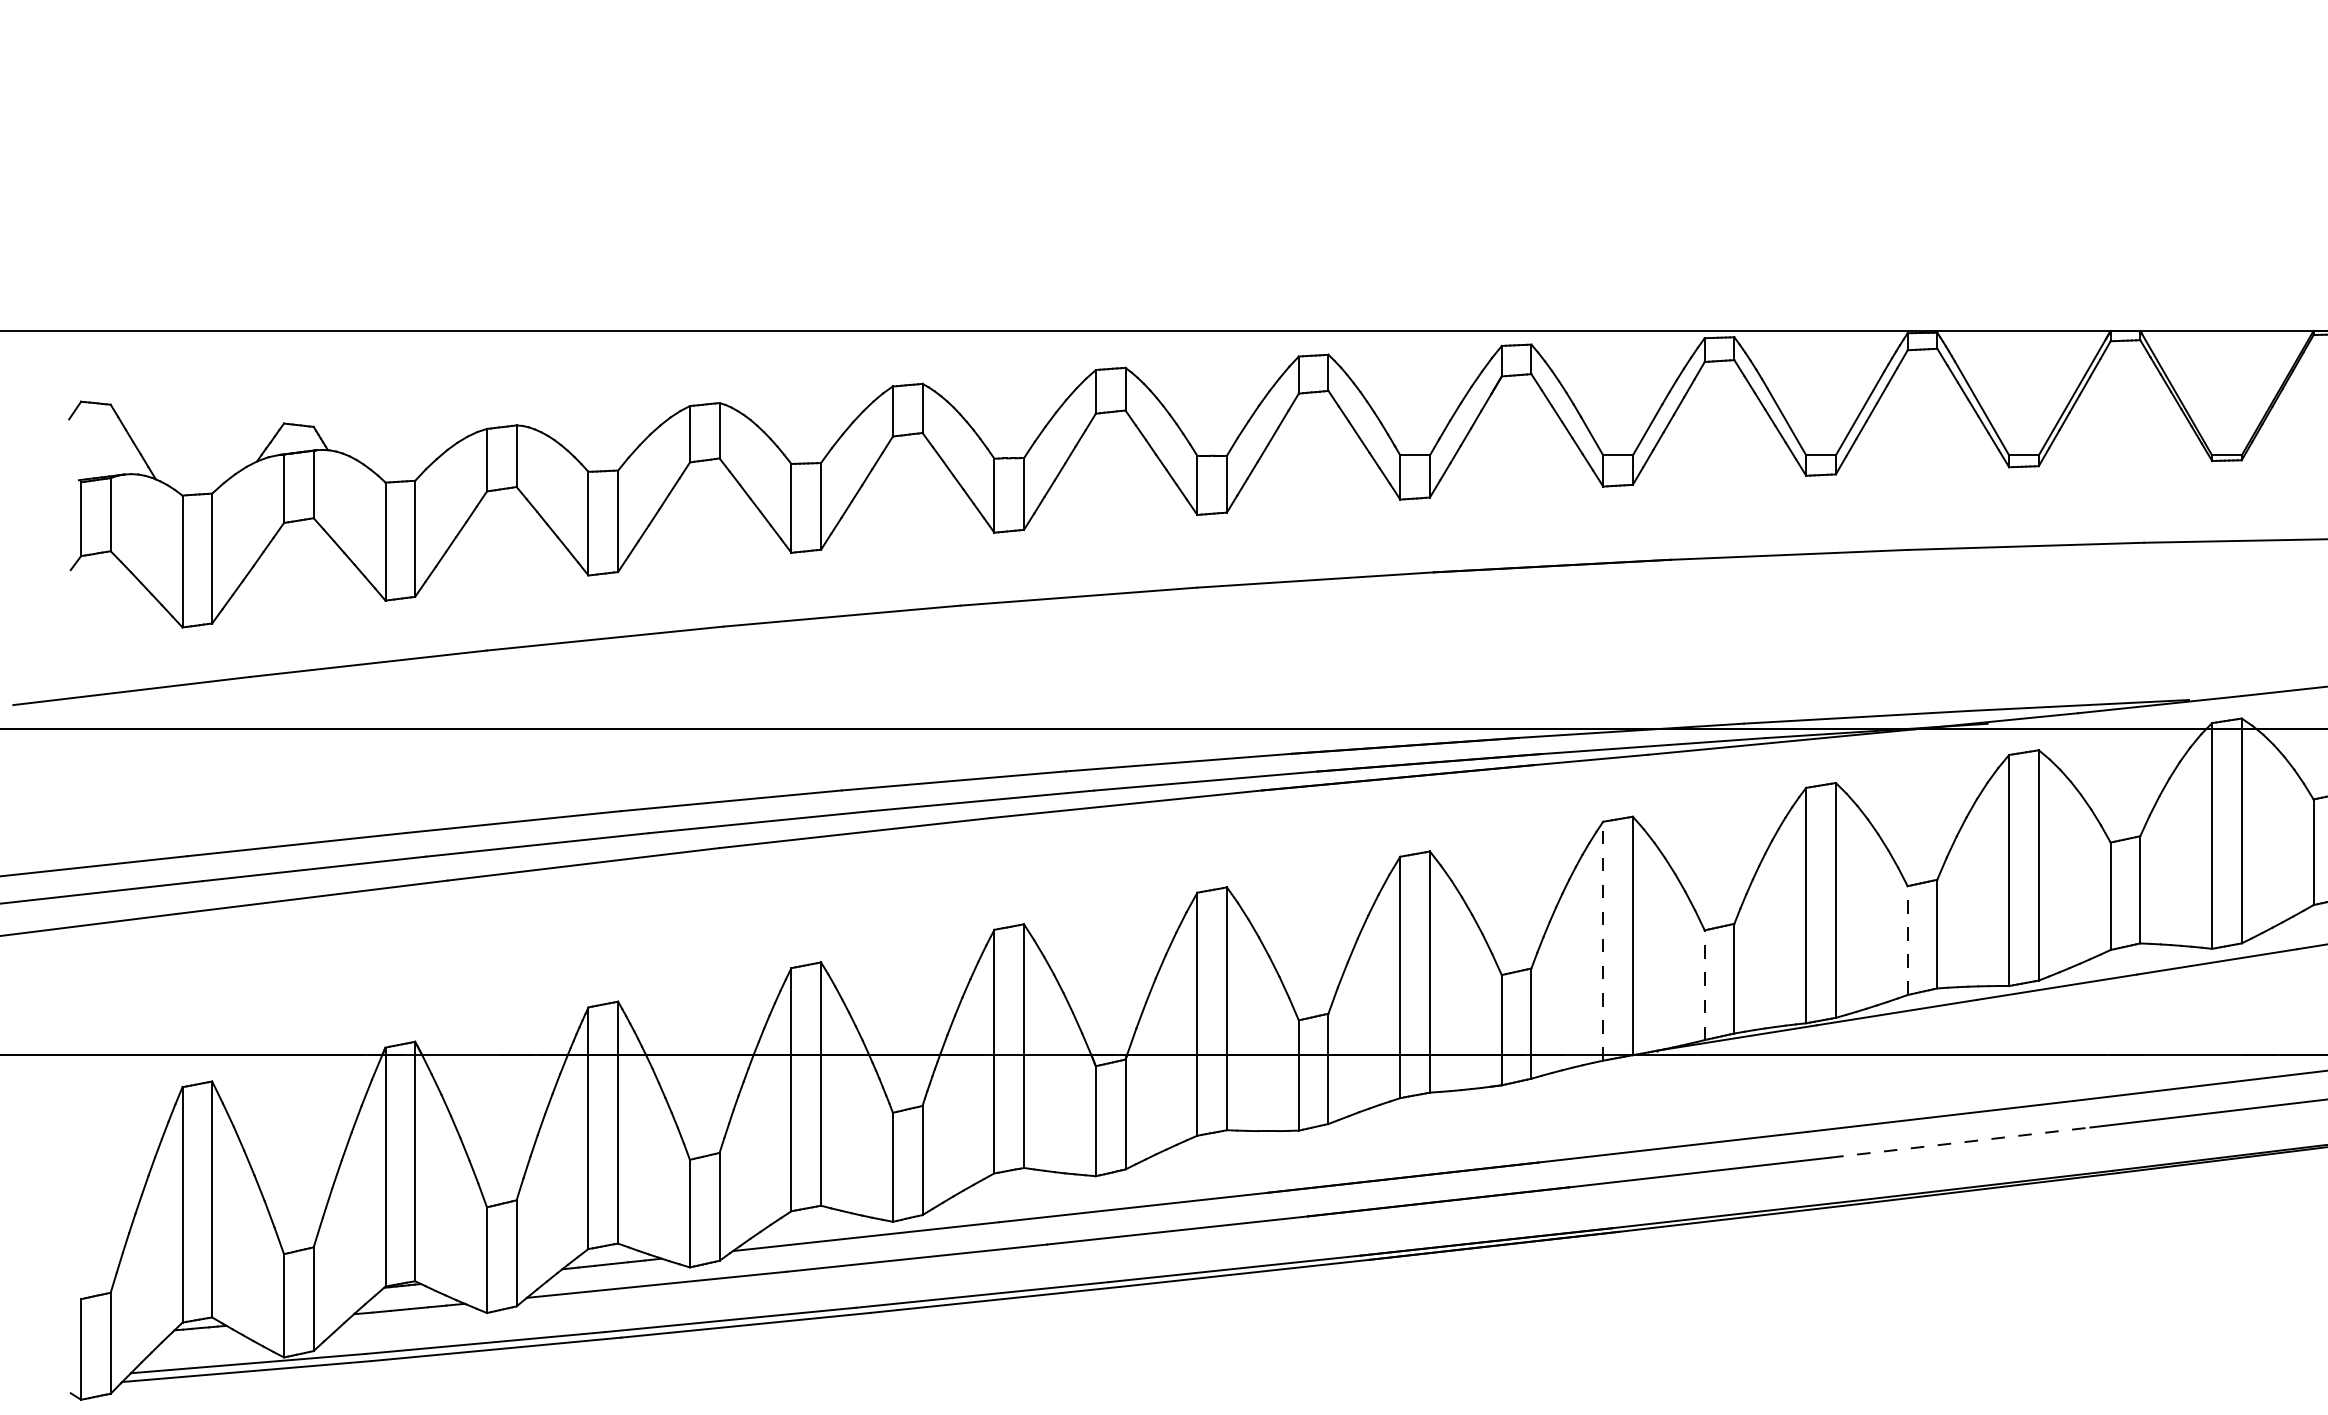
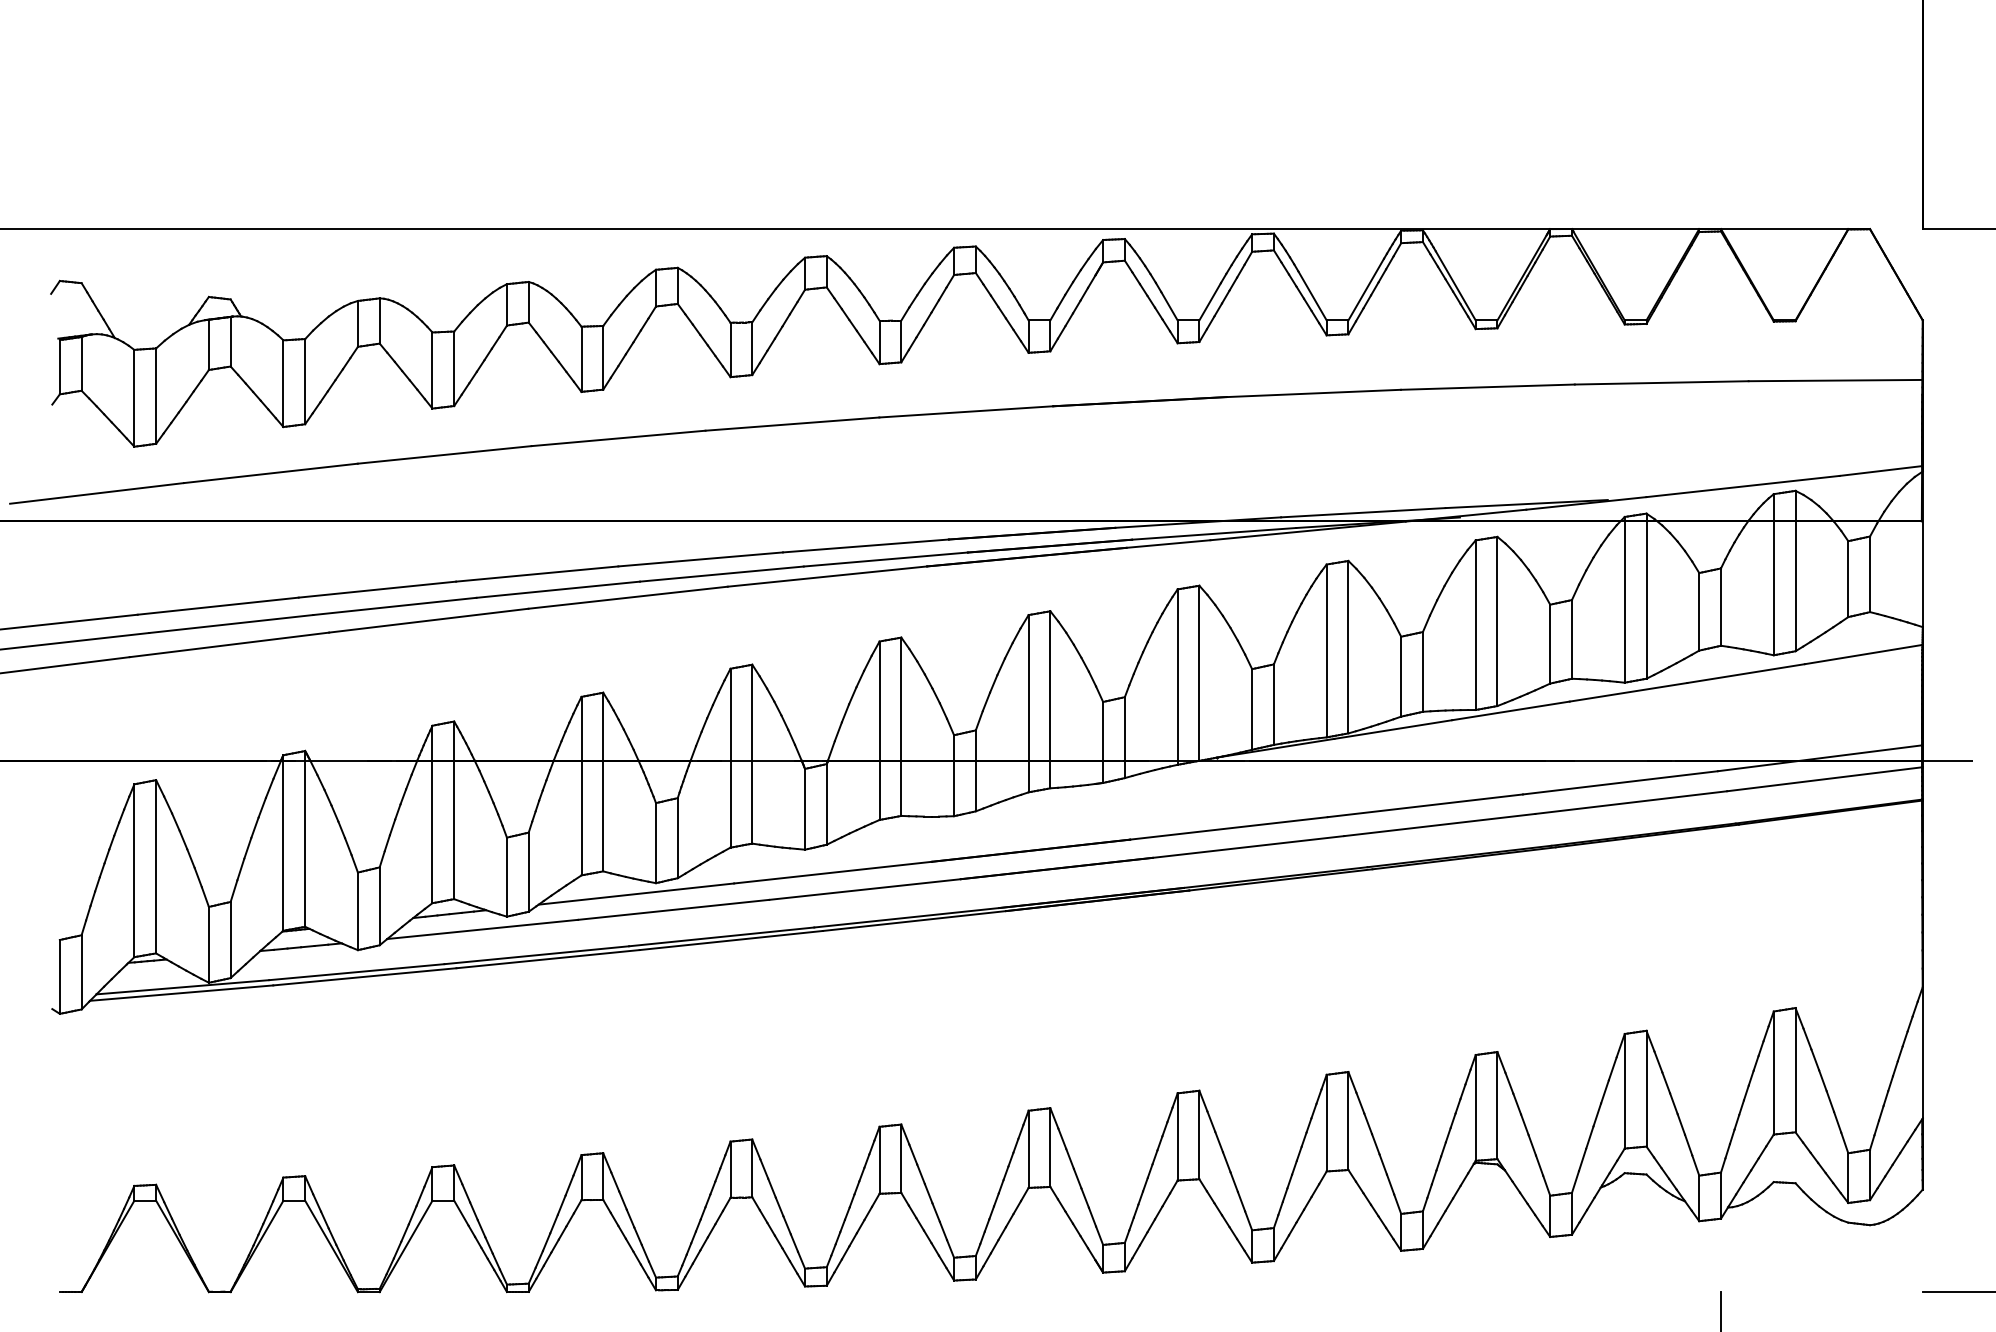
line: (1908, 940) -> (1401, 676), dashed -> solid
line: (1603, 941) -> (1177, 677), dashed -> solid
line: (1705, 983) -> (1252, 708), dashed -> solid
line: (1961, 1141) -> (1440, 824), dashed -> solid

